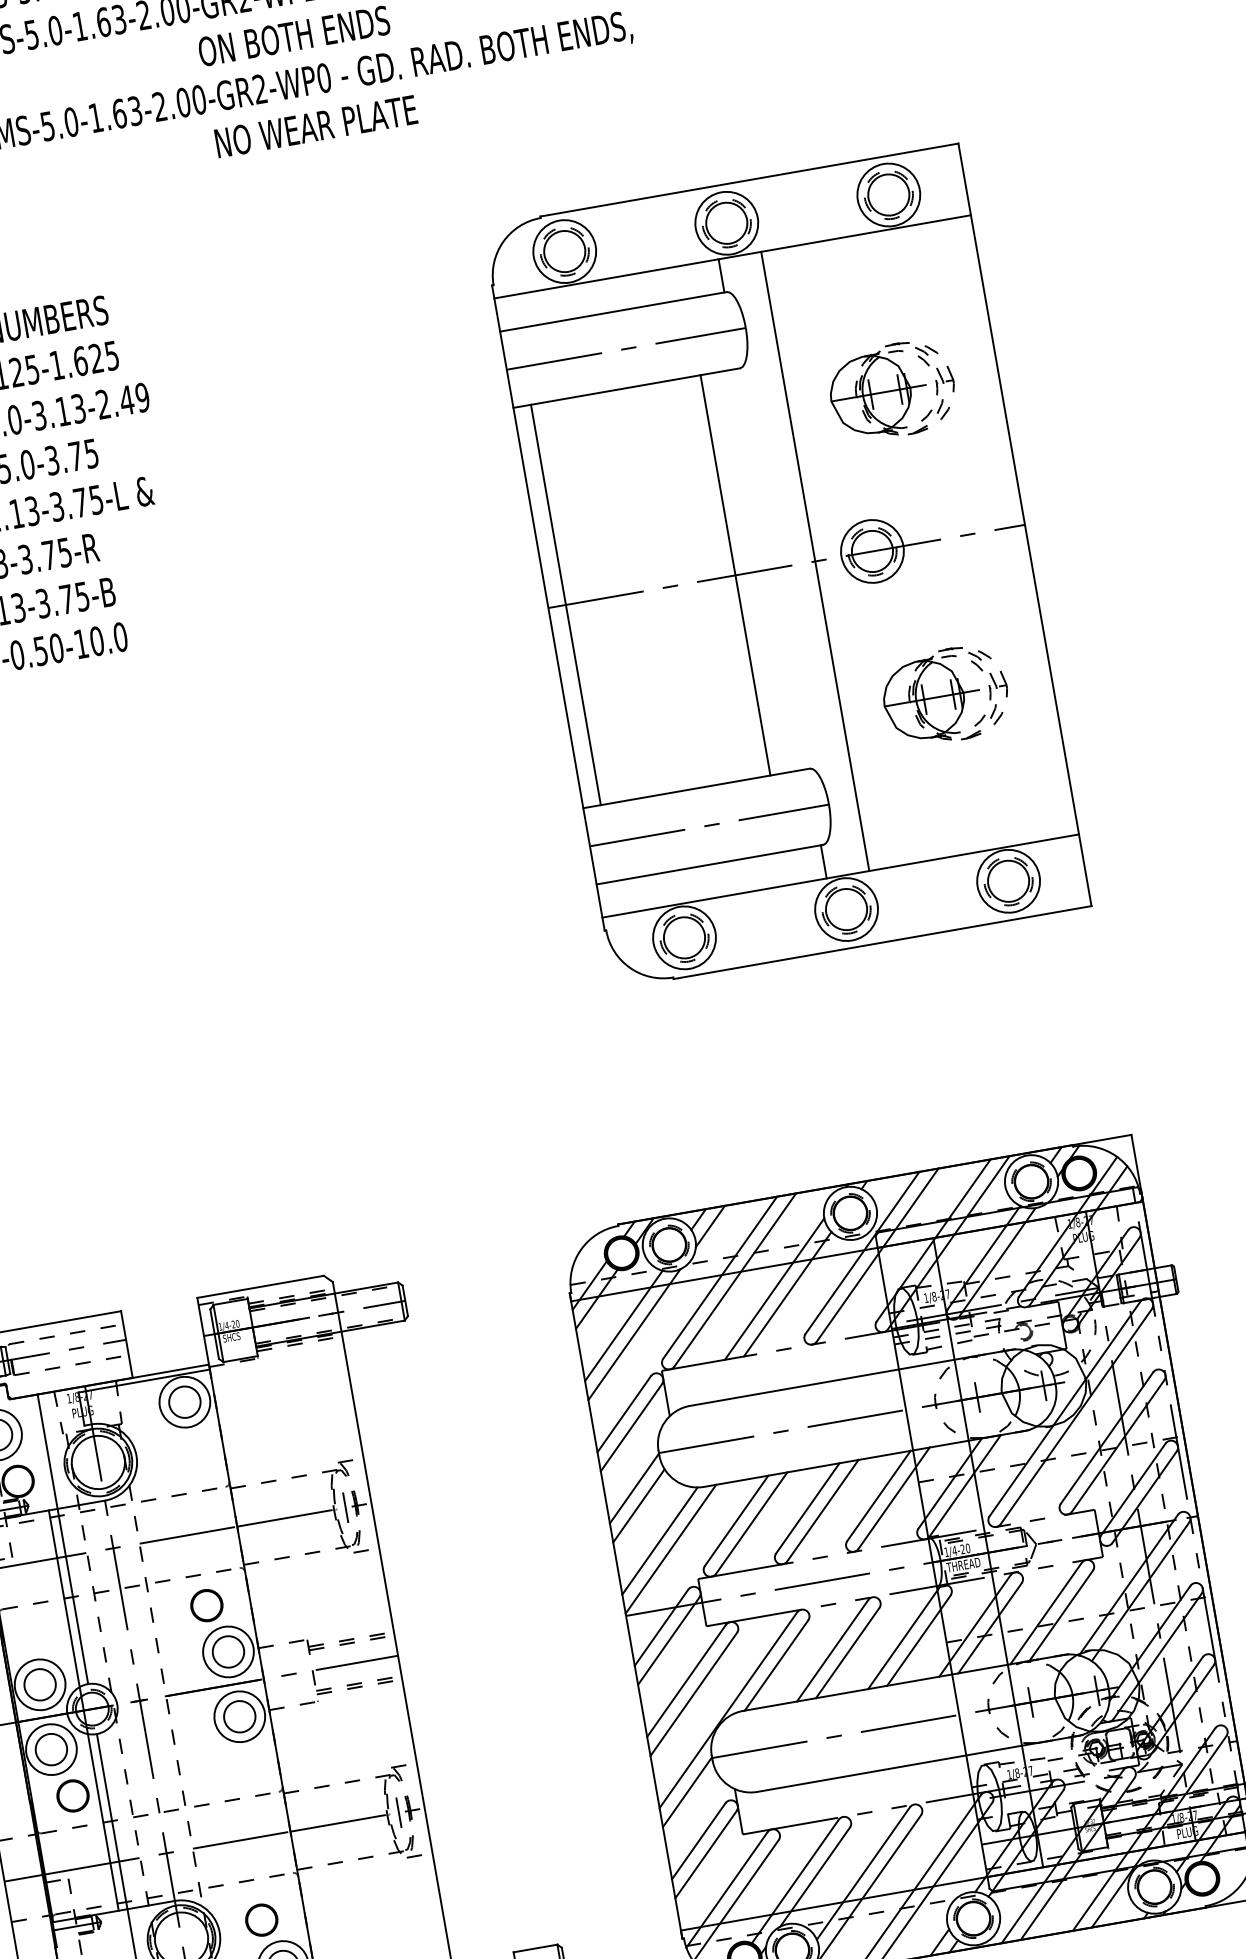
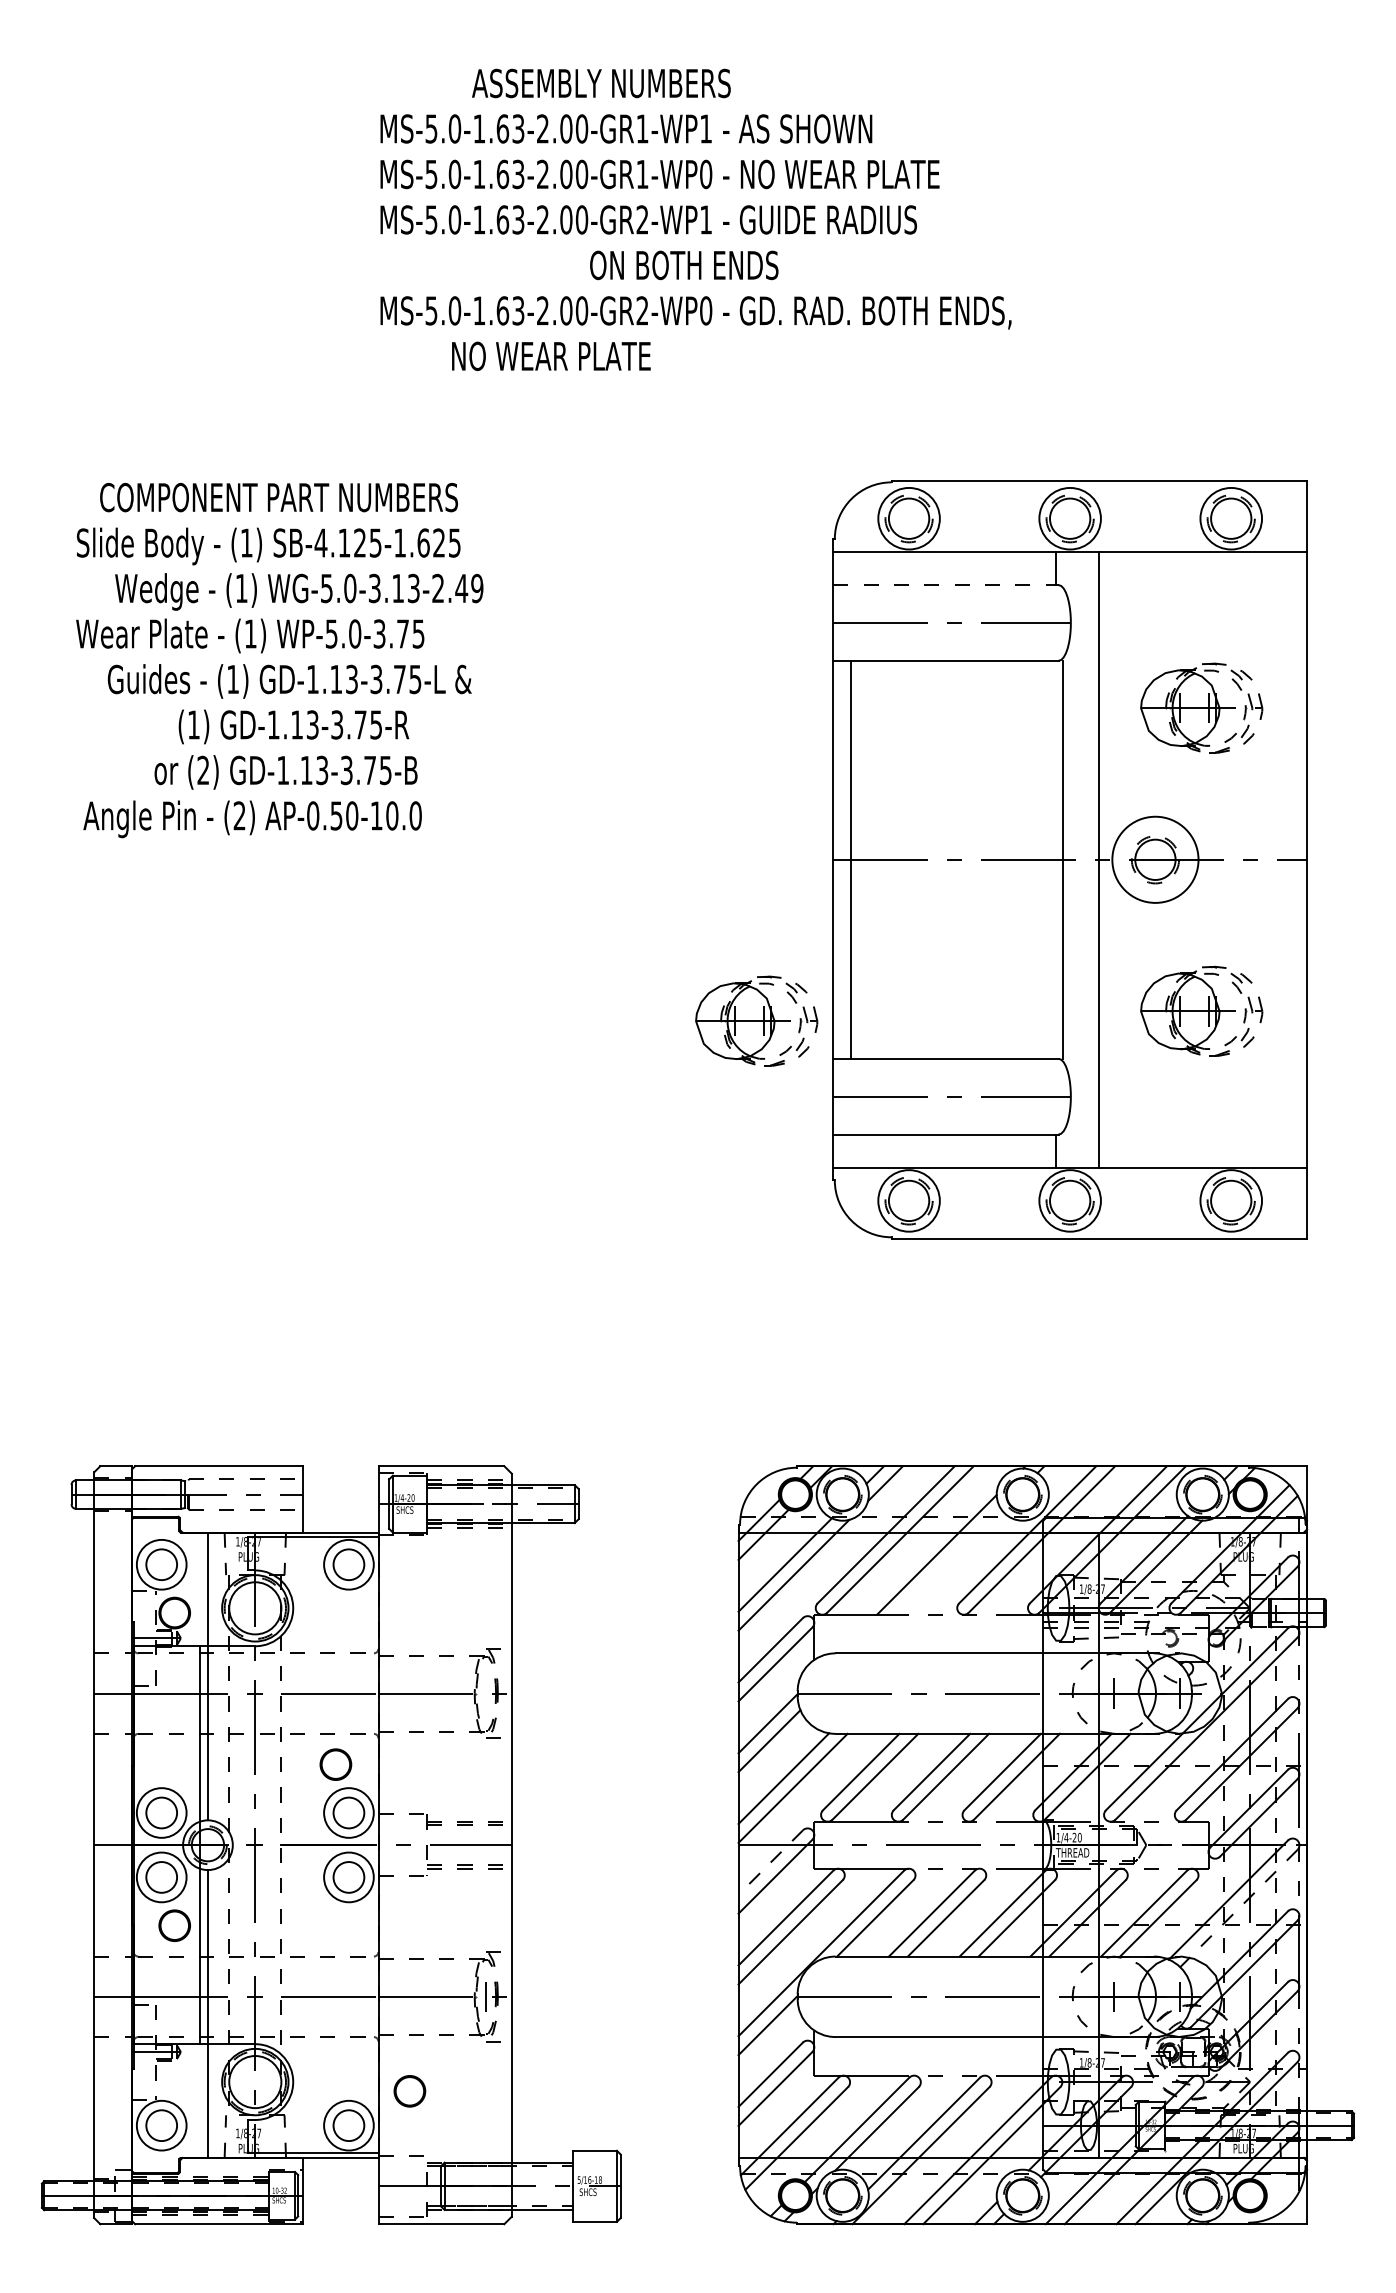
text: (316, 125) -> (551, 355), moved
line: (613, 312) -> (945, 585), solid -> dashed
circle: (872, 551) -> (1155, 859), size x1.4
line: (735, 575) -> (1063, 859), moved
part: (499, 783) -> (756, 1020), added
line: (787, 1293) -> (948, 1561), removed
line: (345, 1507) -> (486, 1693), removed
line: (1140, 1591) -> (1238, 1908), solid -> dashed
line: (661, 1627) -> (770, 1862), solid -> dashed
part: (261, 1920) -> (409, 2091), moved

